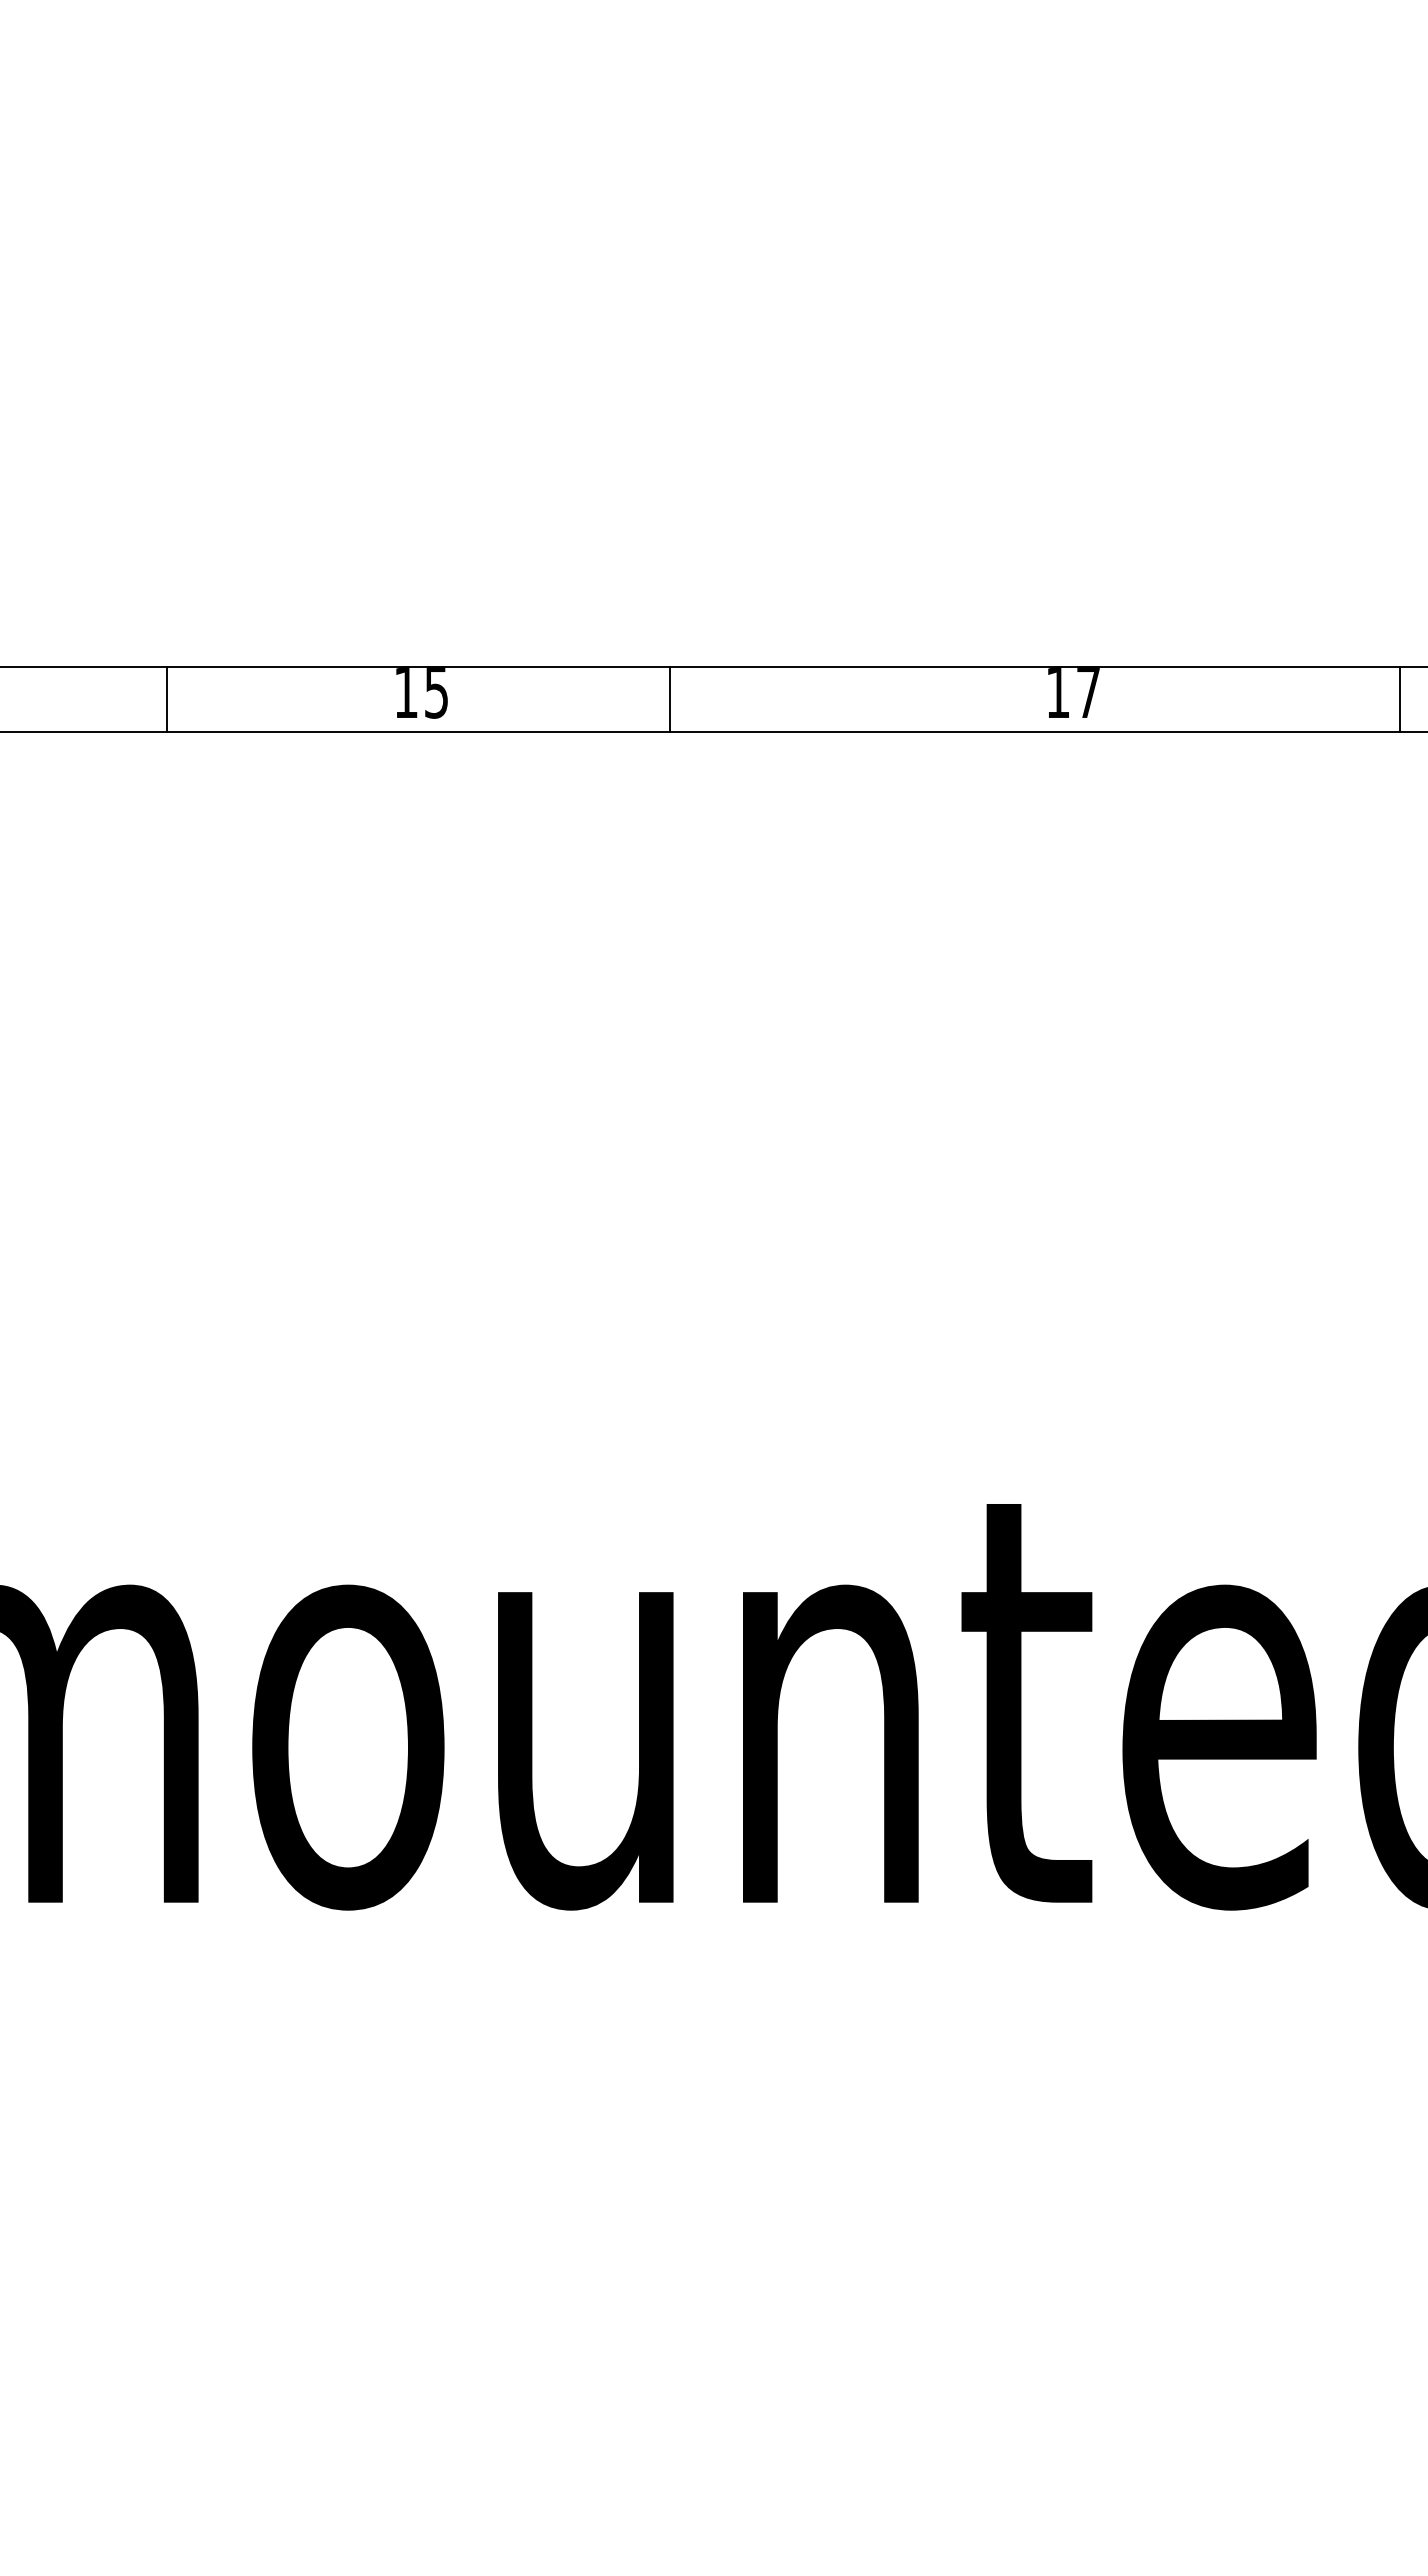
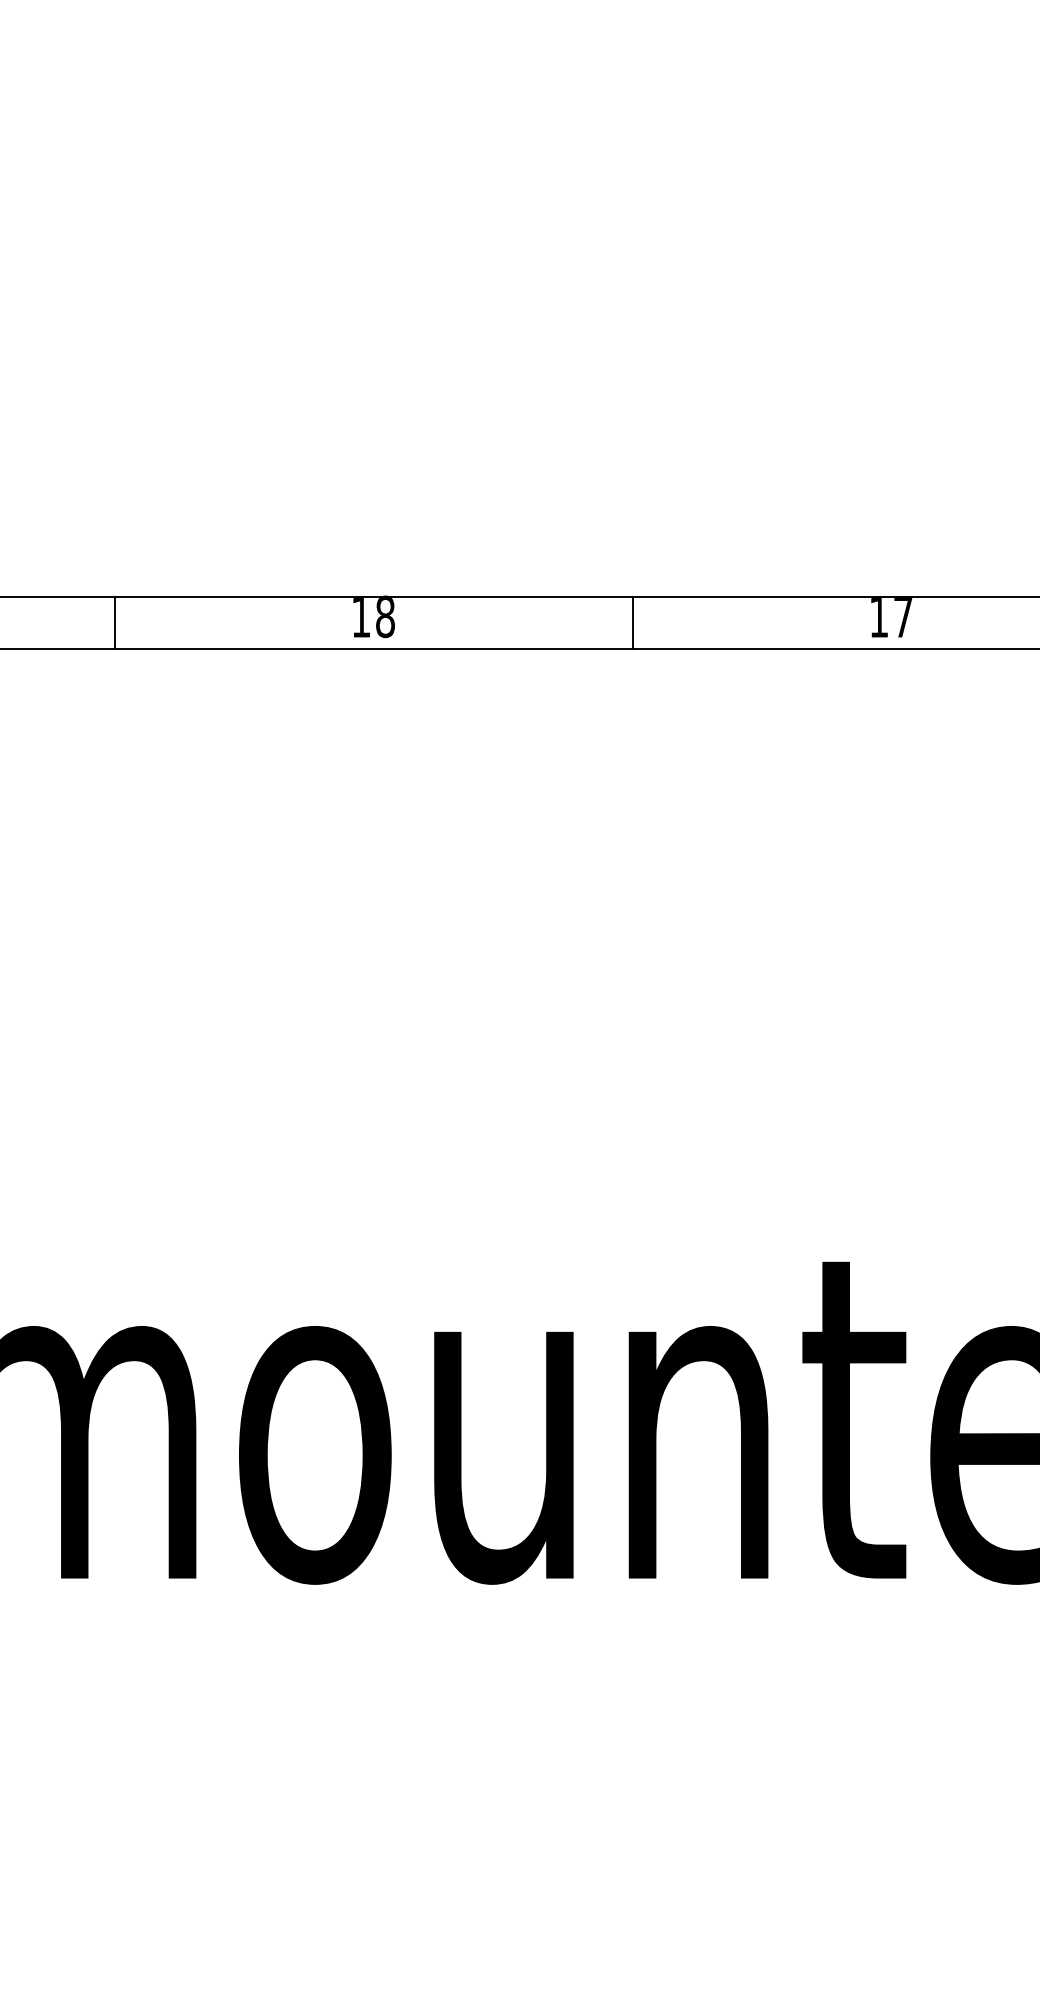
text: (436, 691) -> (385, 616), 15 -> 18
line: (166, 699) -> (115, 622), moved
line: (669, 699) -> (633, 622), moved

